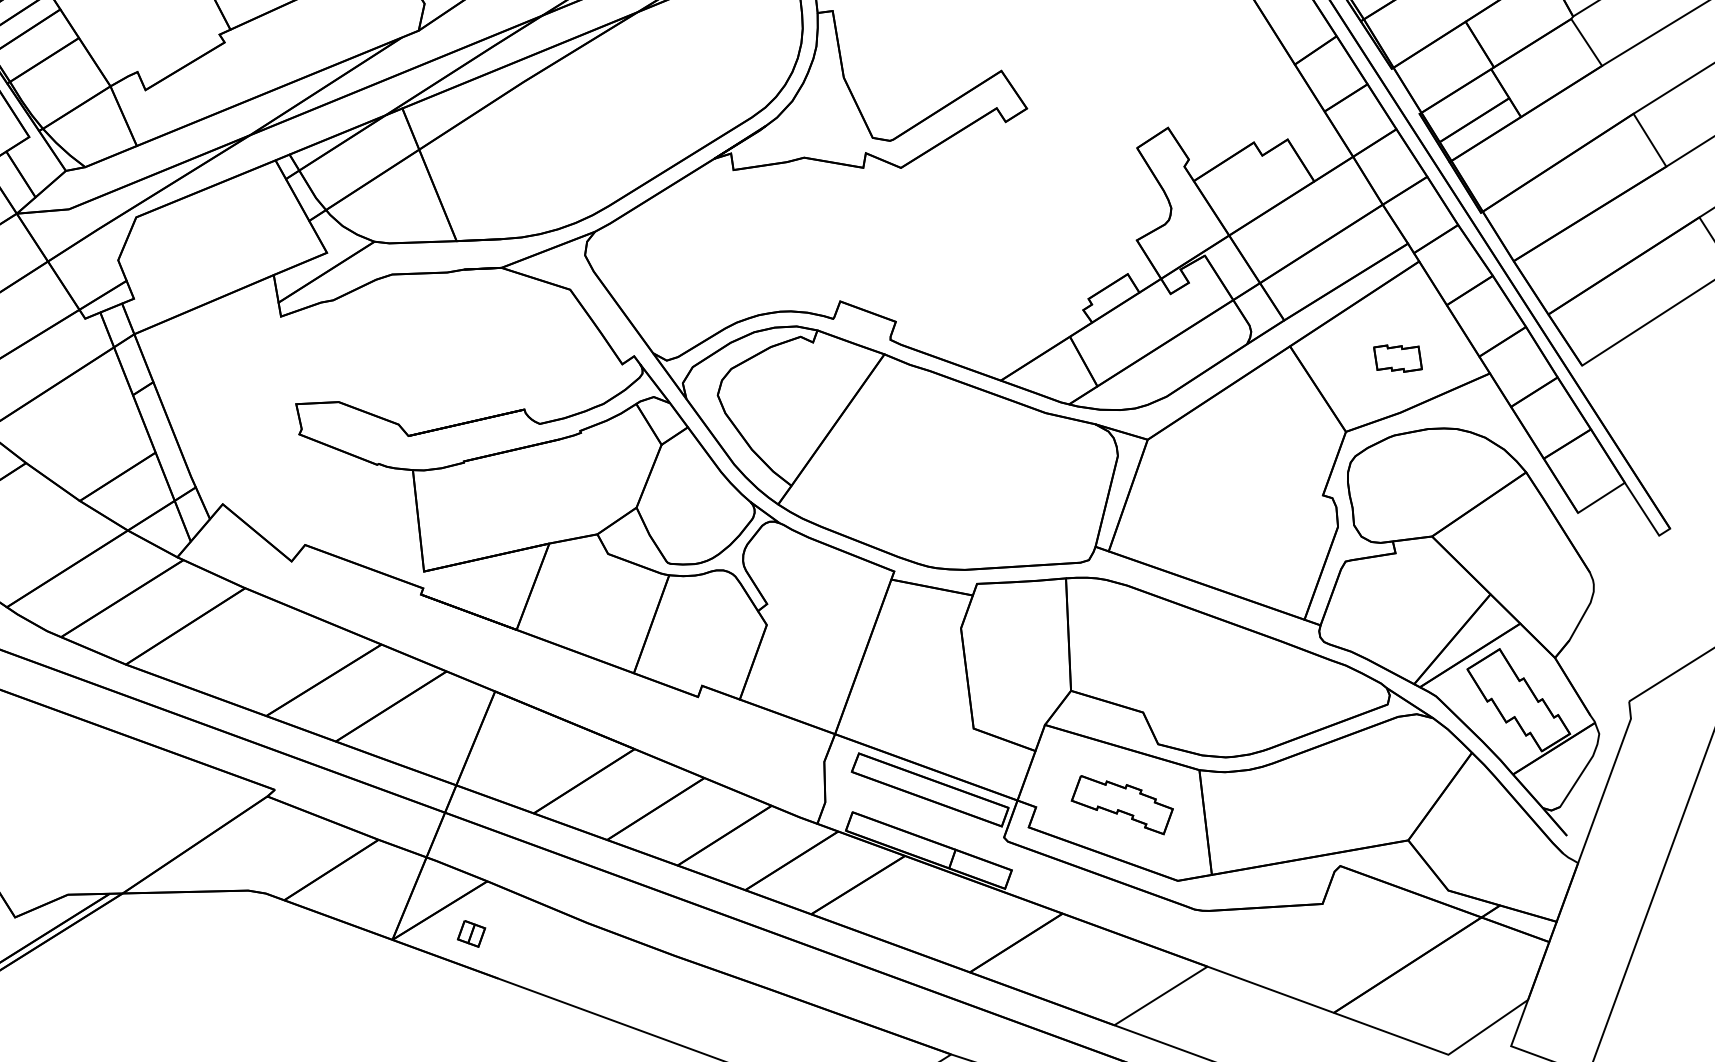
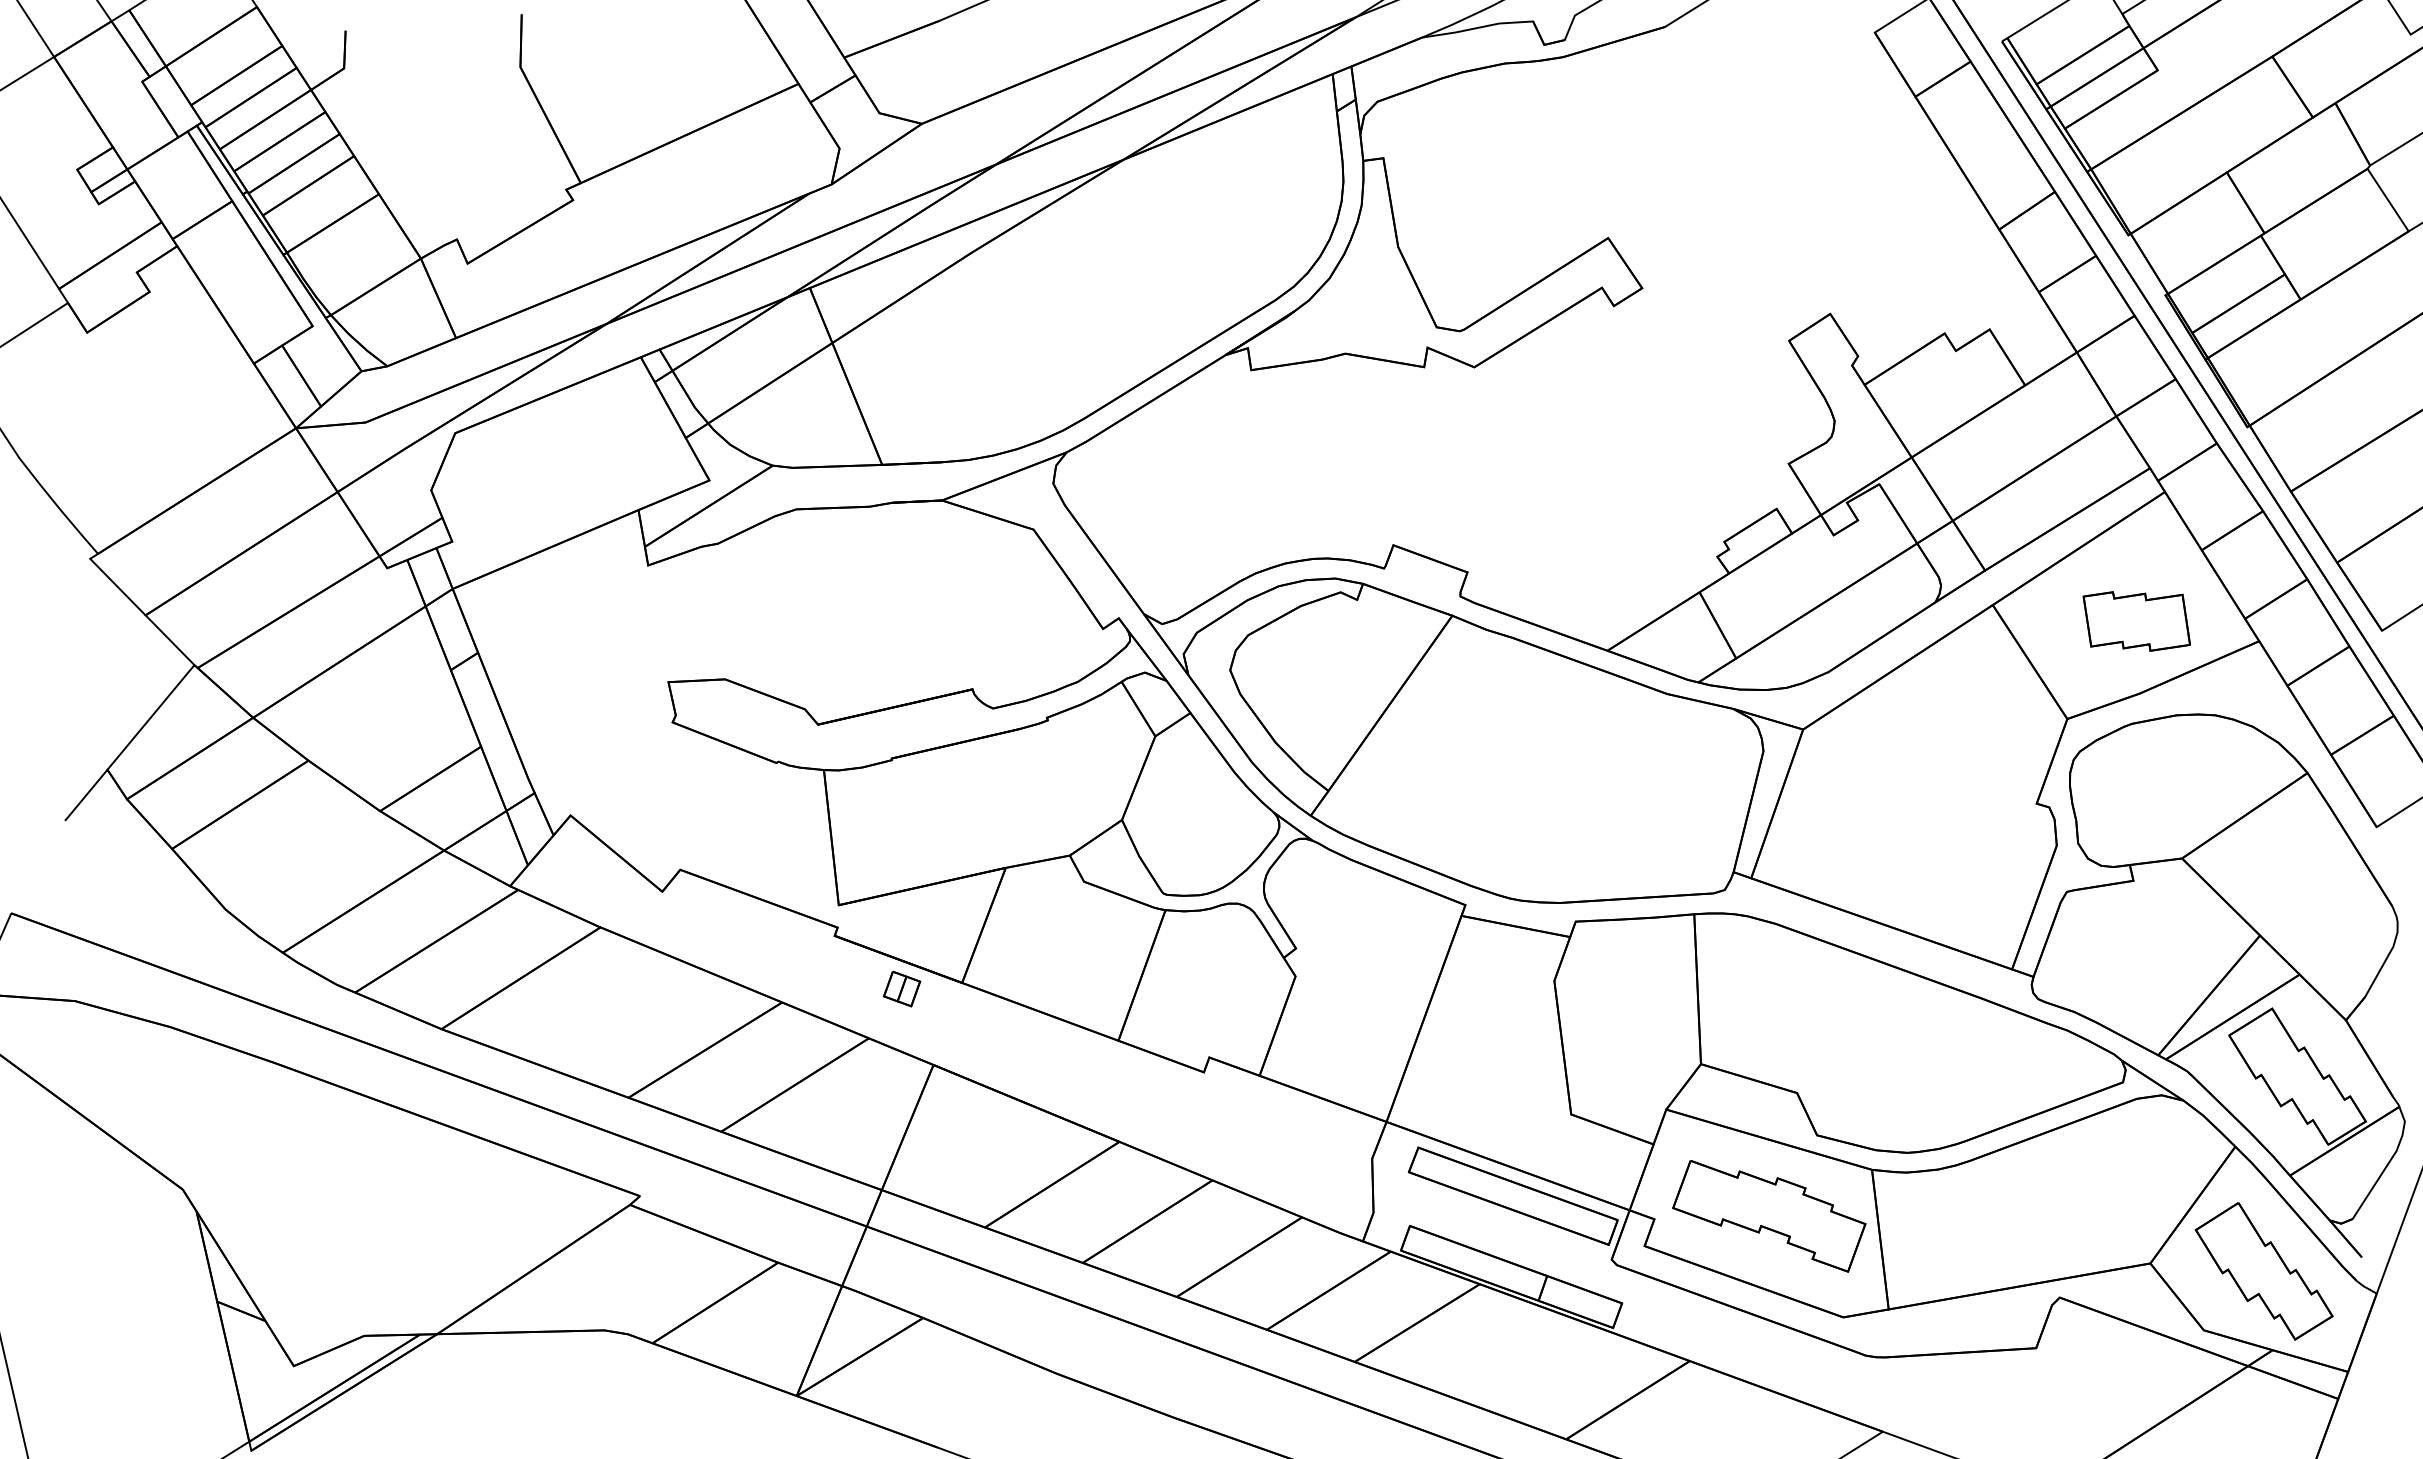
part: (1397, 358) -> (2136, 621), size x1.67
part: (1122, 805) -> (1769, 1216), size x1.43
part: (1493, 846) -> (2263, 1271), added
part: (471, 933) -> (902, 988), moved

